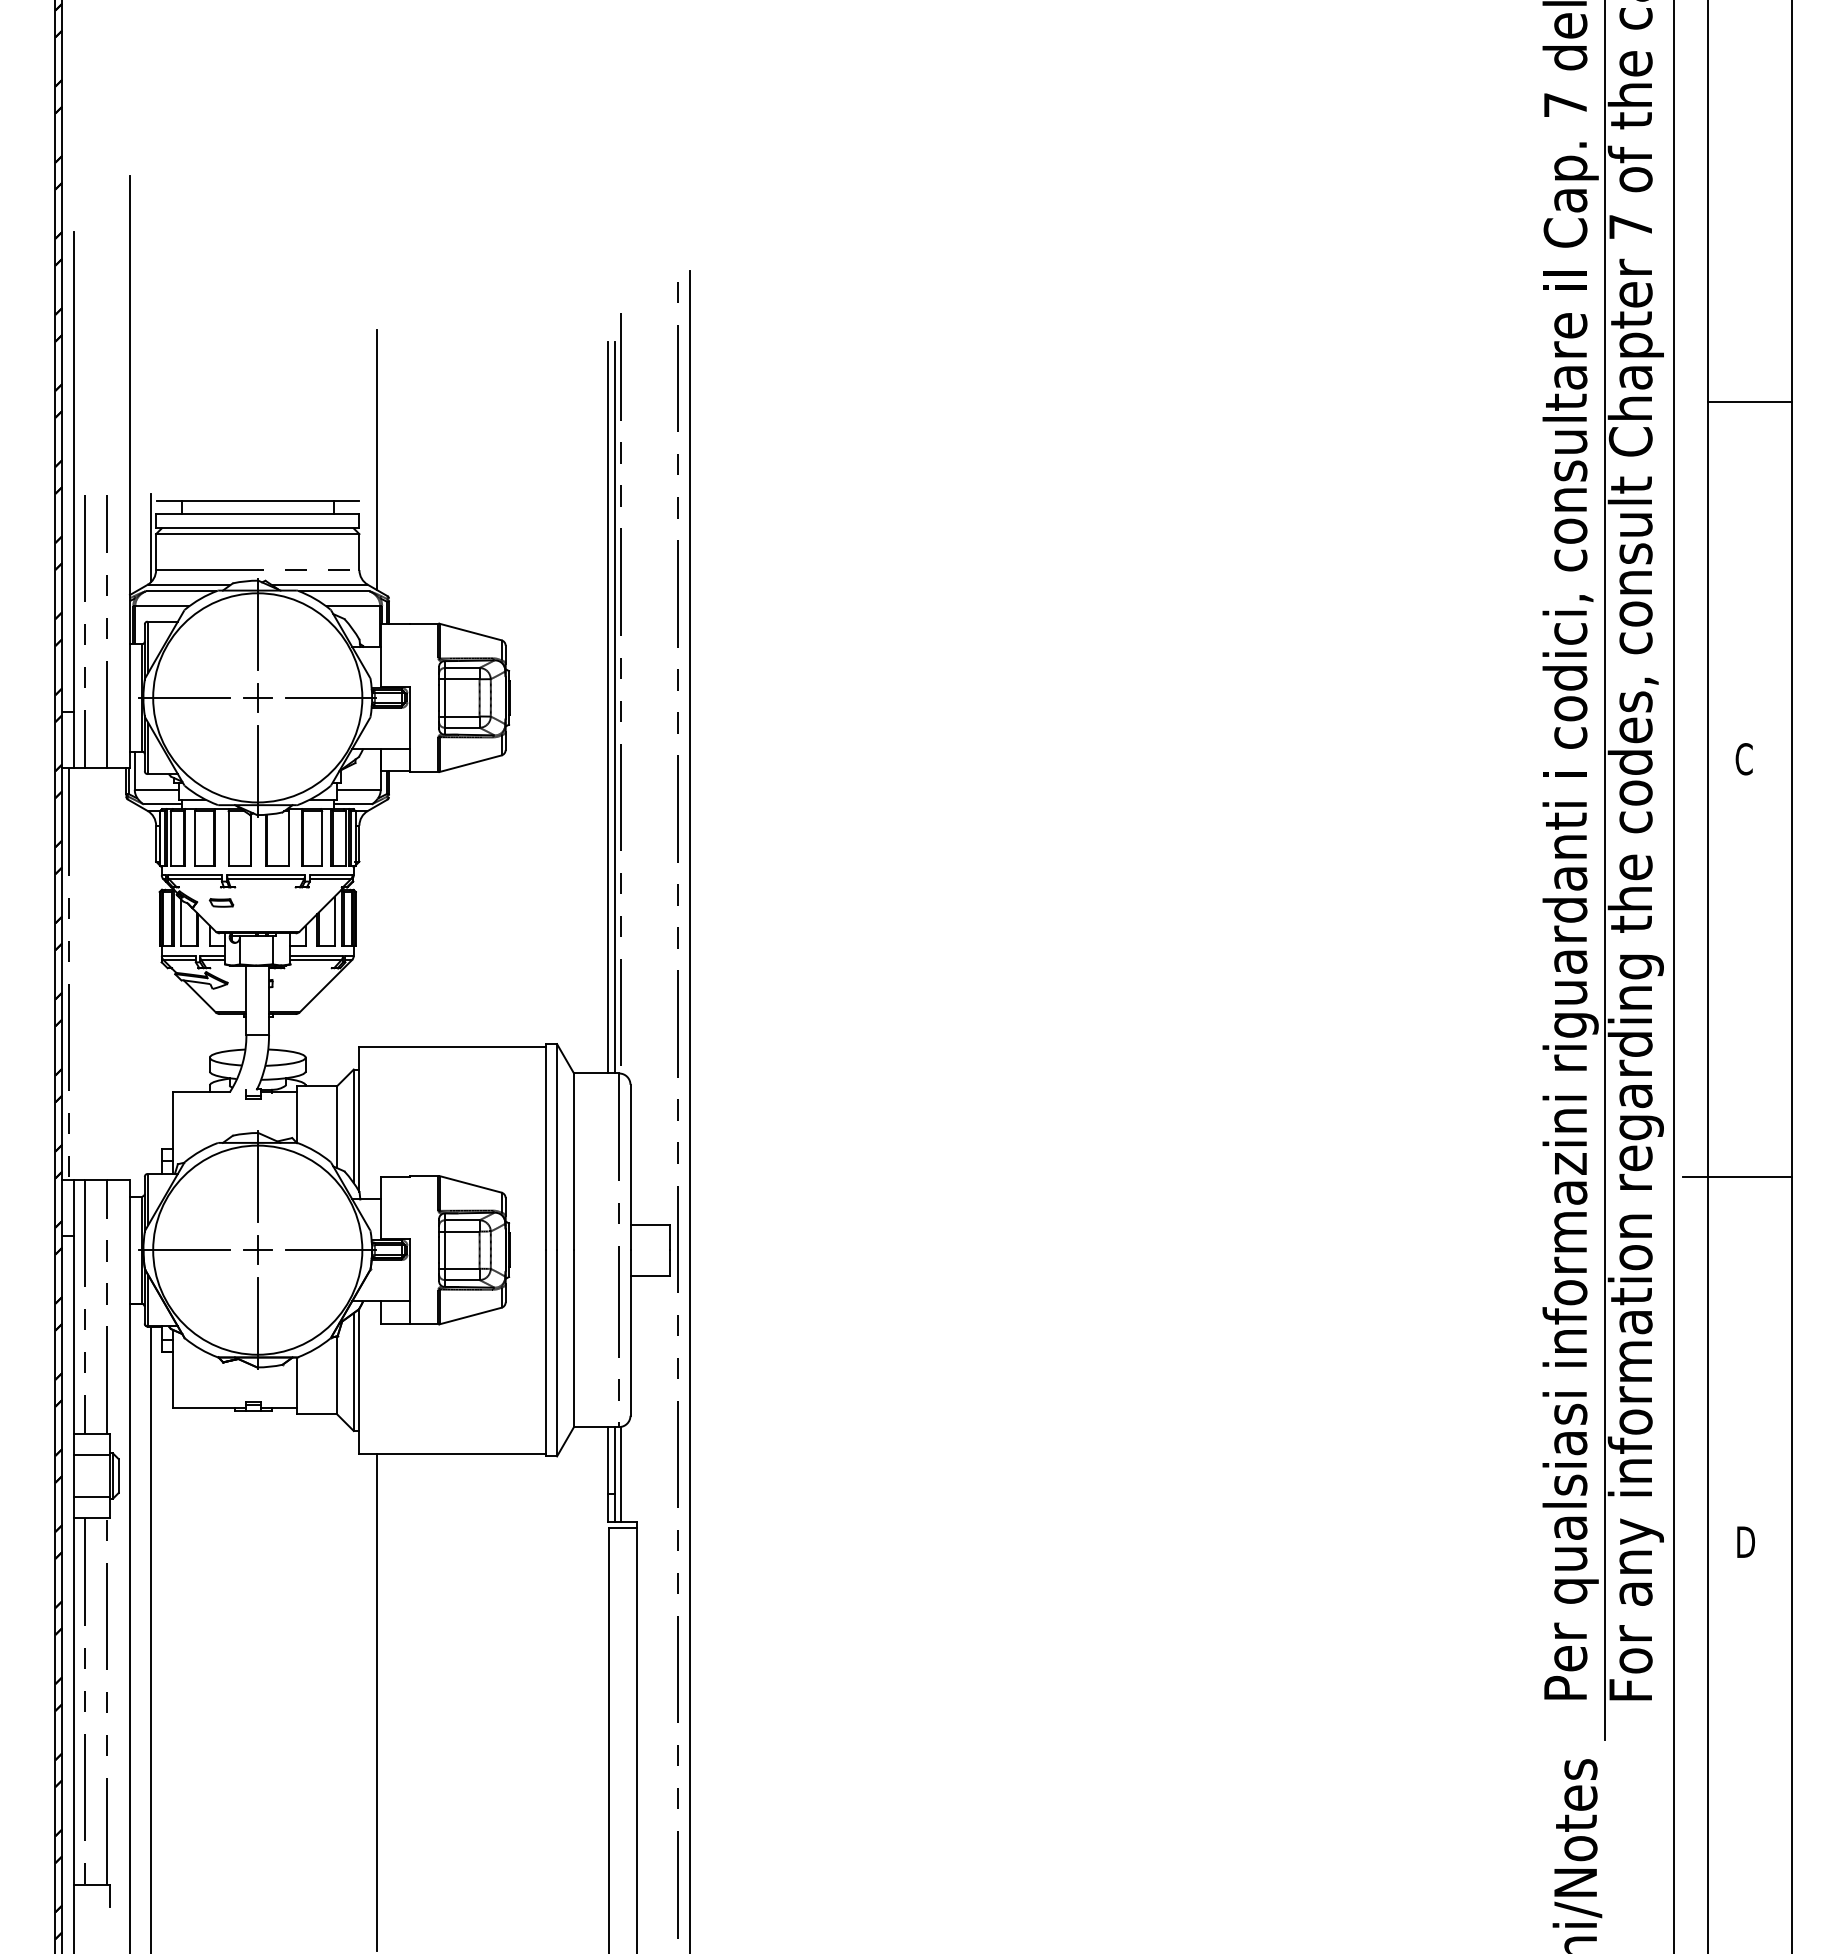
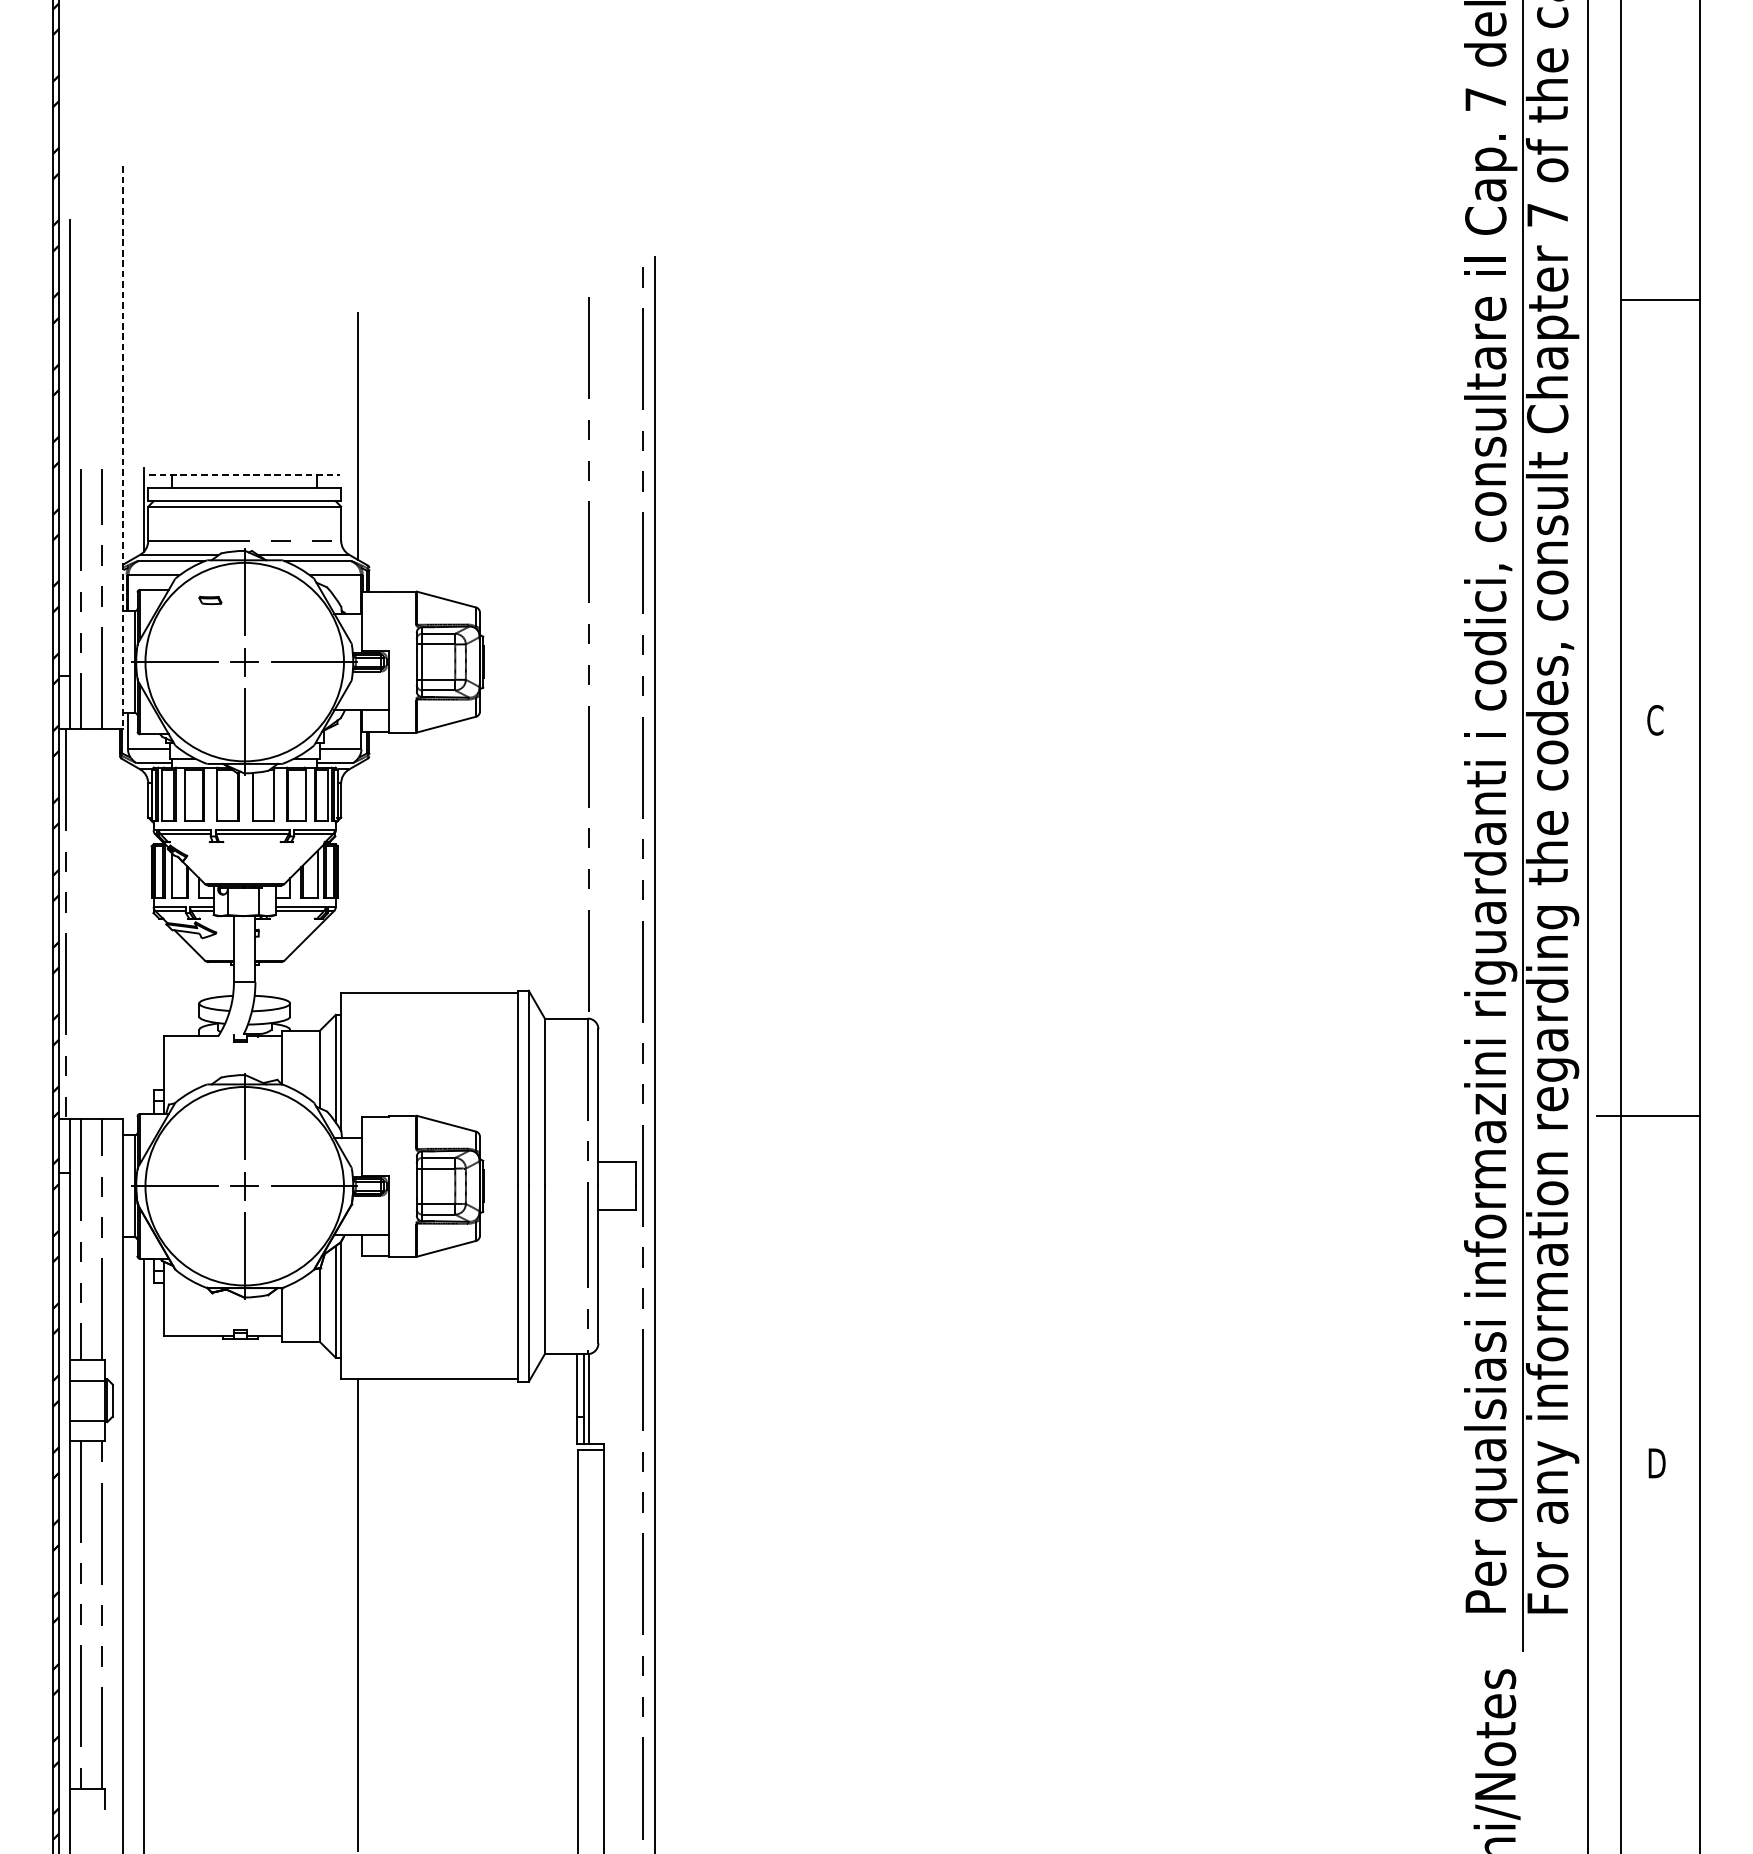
line: (1749, 402) -> (1660, 300), moved
line: (130, 472) -> (123, 448), solid -> dashed
line: (257, 500) -> (244, 474), solid -> dashed
line: (608, 707) -> (577, 671), removed
line: (615, 707) -> (584, 671), removed
part: (221, 902) -> (210, 600), moved

